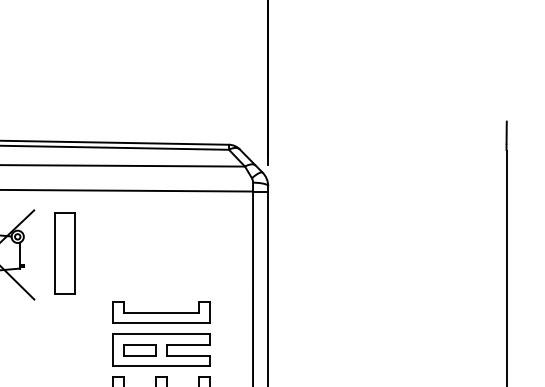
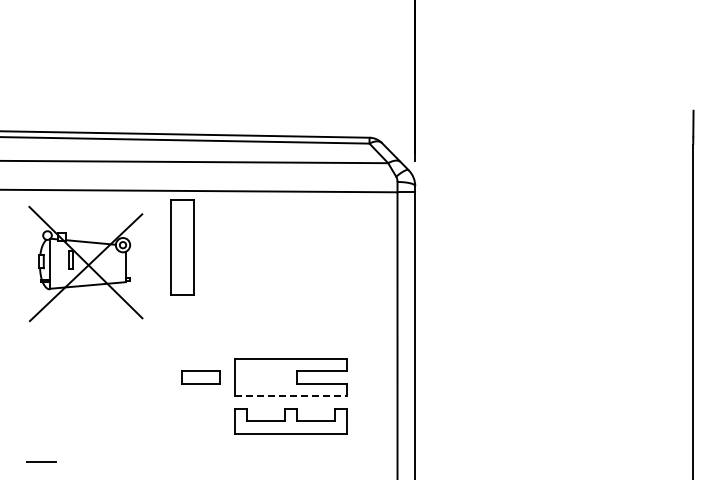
part: (65, 253) -> (182, 247), moved
part: (161, 312) -> (290, 333), removed
part: (139, 350) -> (200, 377), moved
line: (162, 366) -> (291, 396), solid -> dashed

